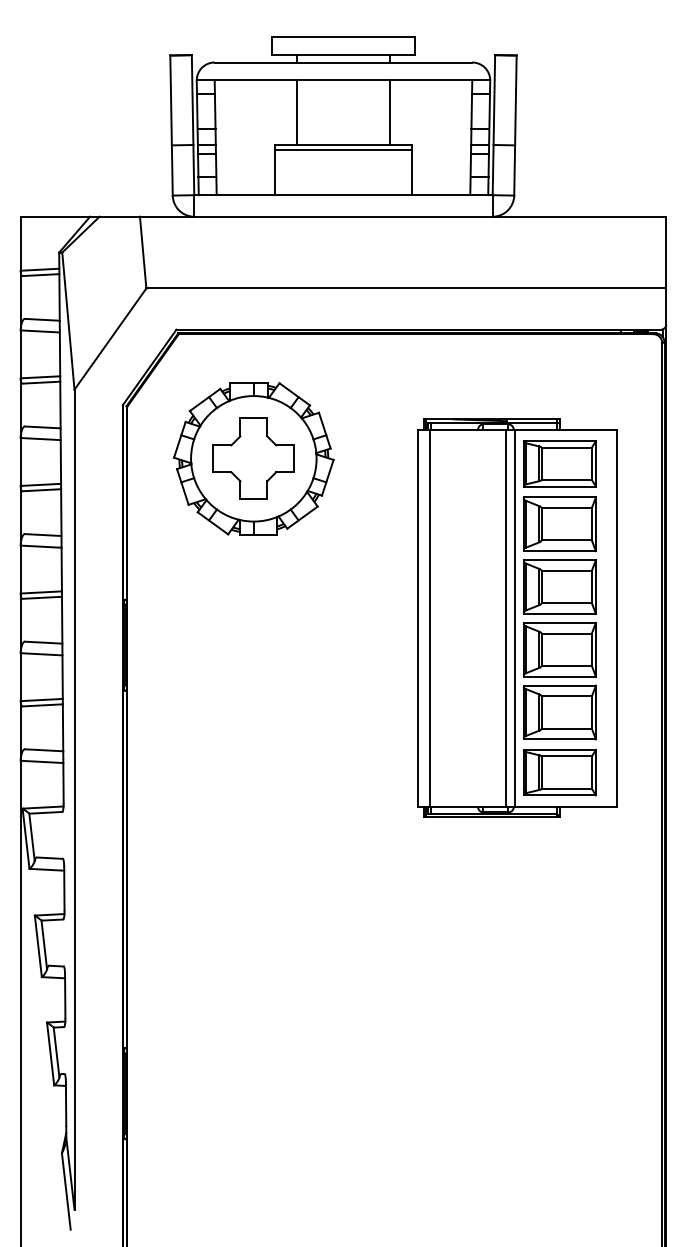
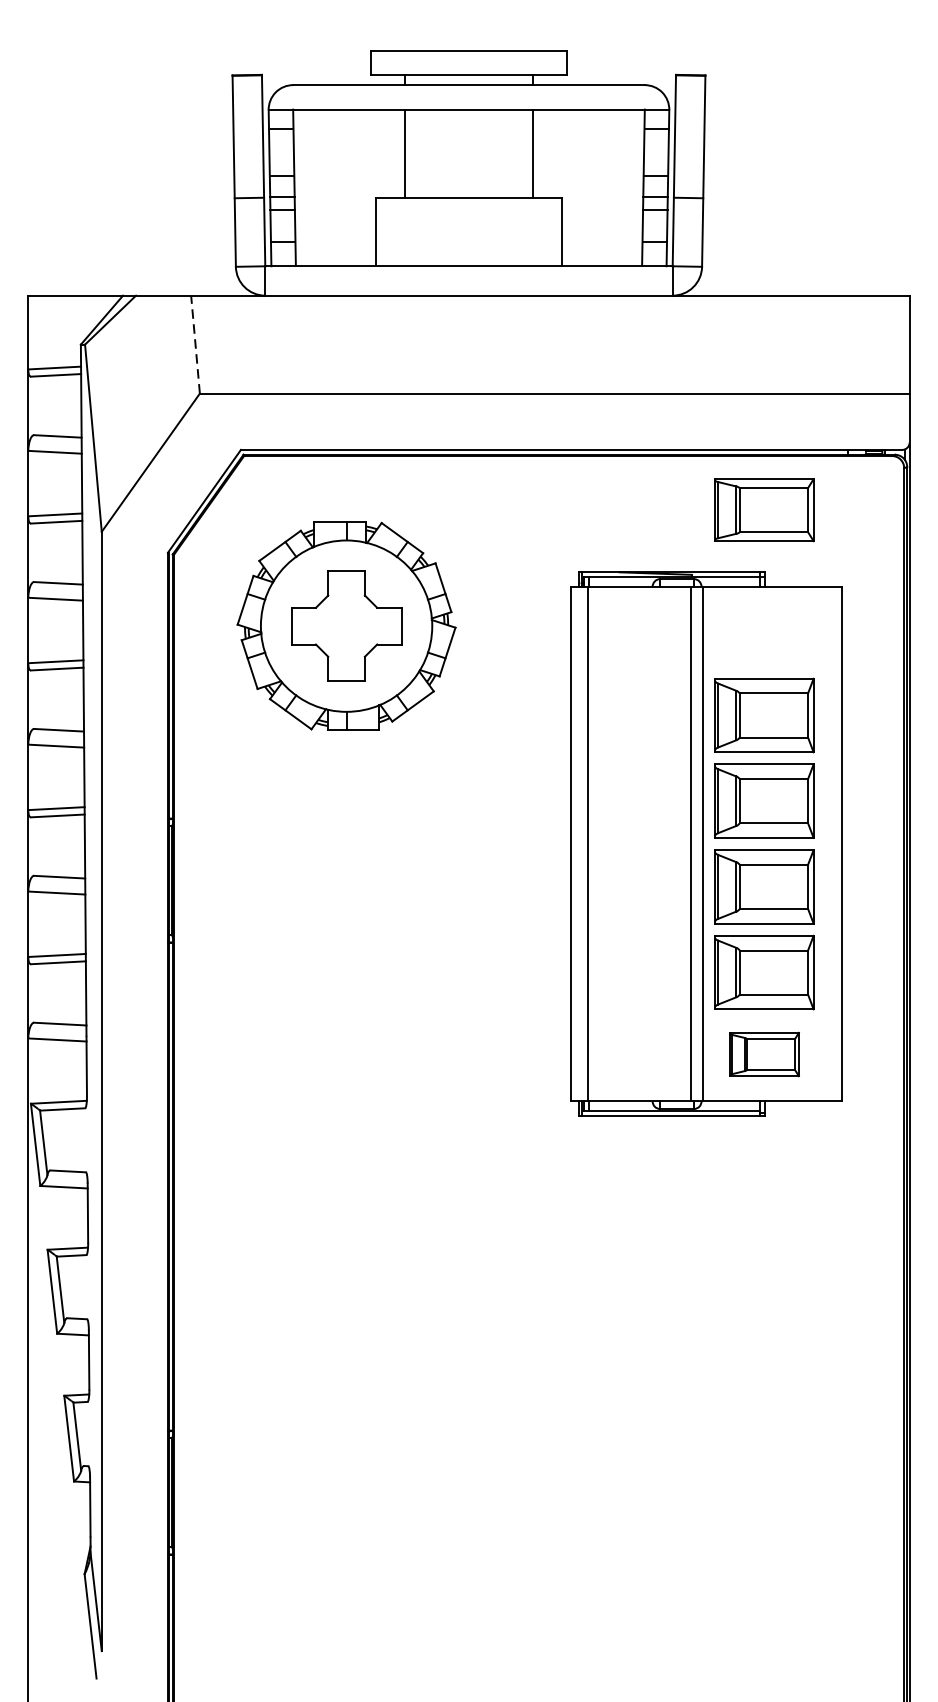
line: (343, 149) -> (469, 203), removed
line: (143, 252) -> (195, 344), solid -> dashed
part: (559, 463) -> (763, 509), moved
part: (559, 772) -> (763, 1054), size x0.7

